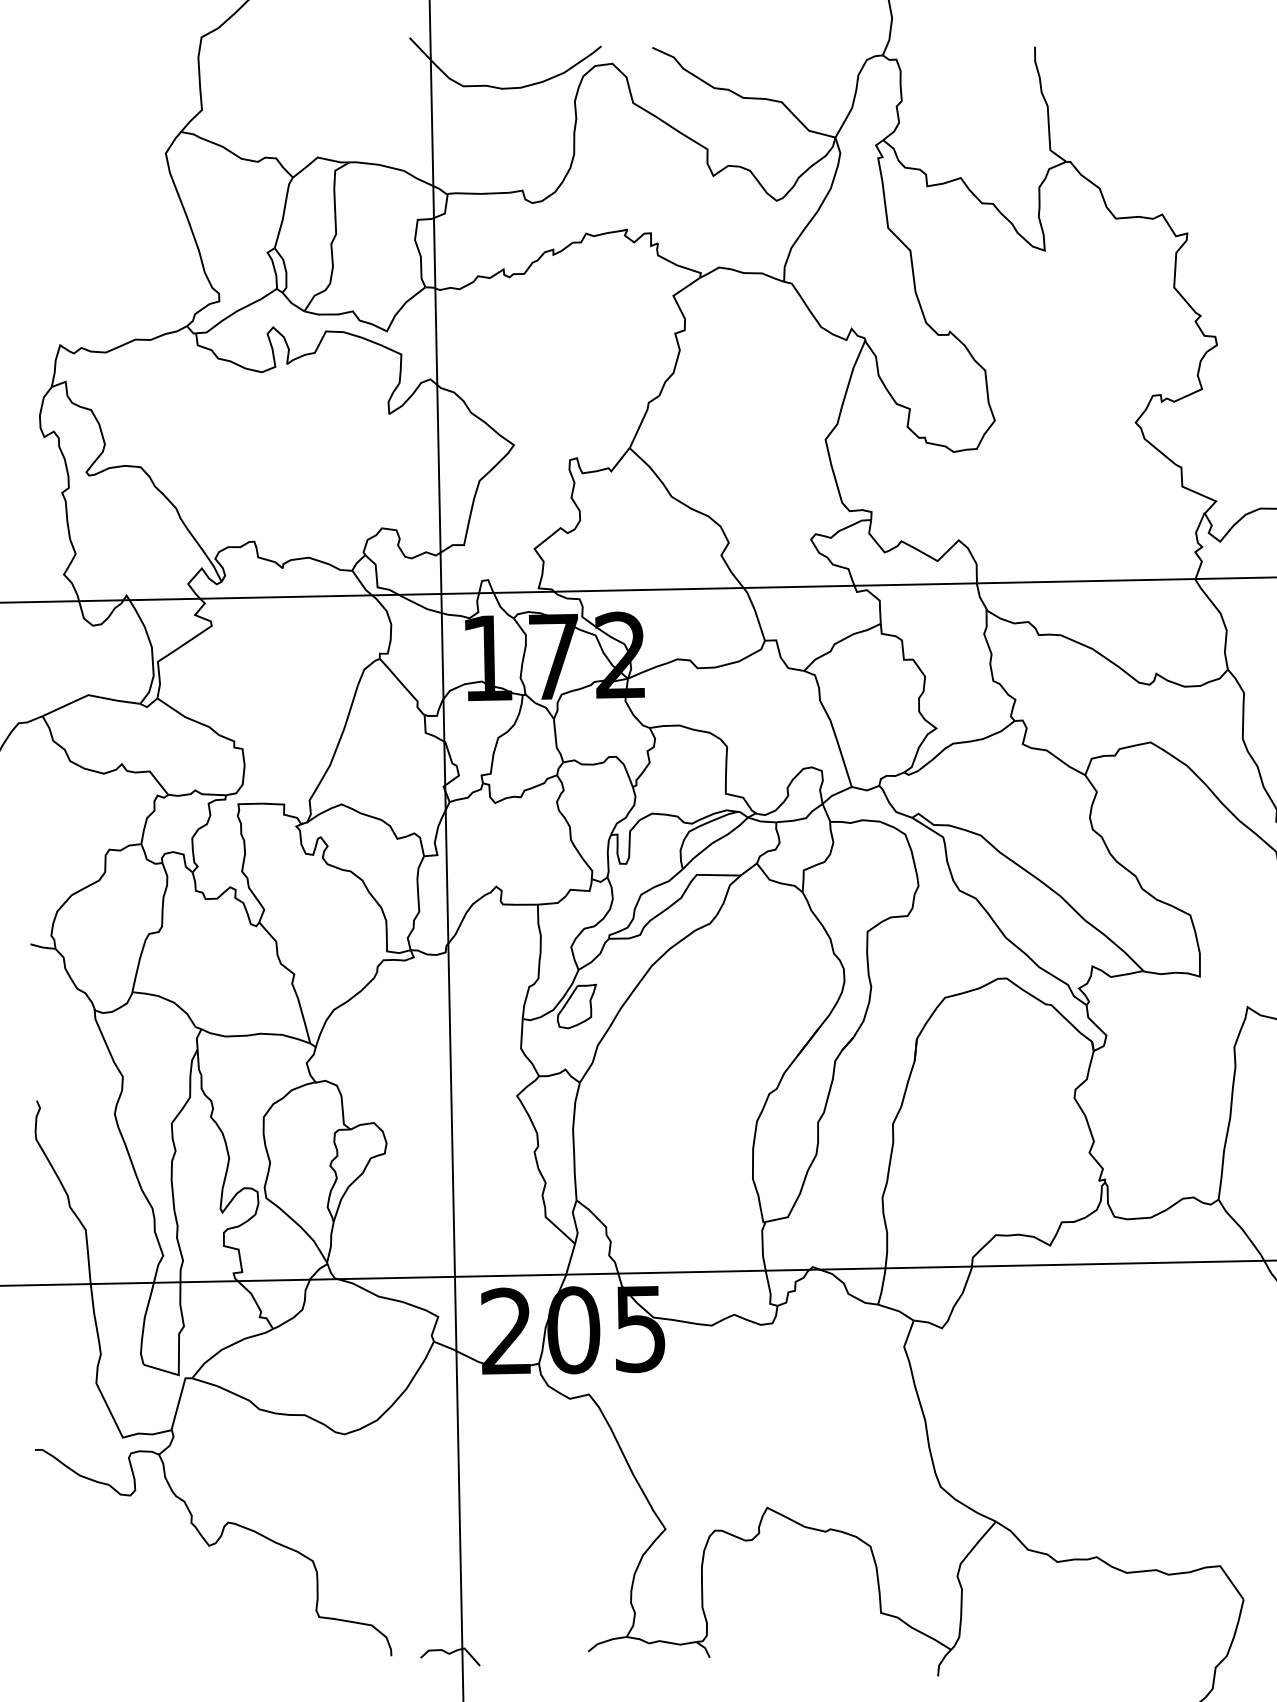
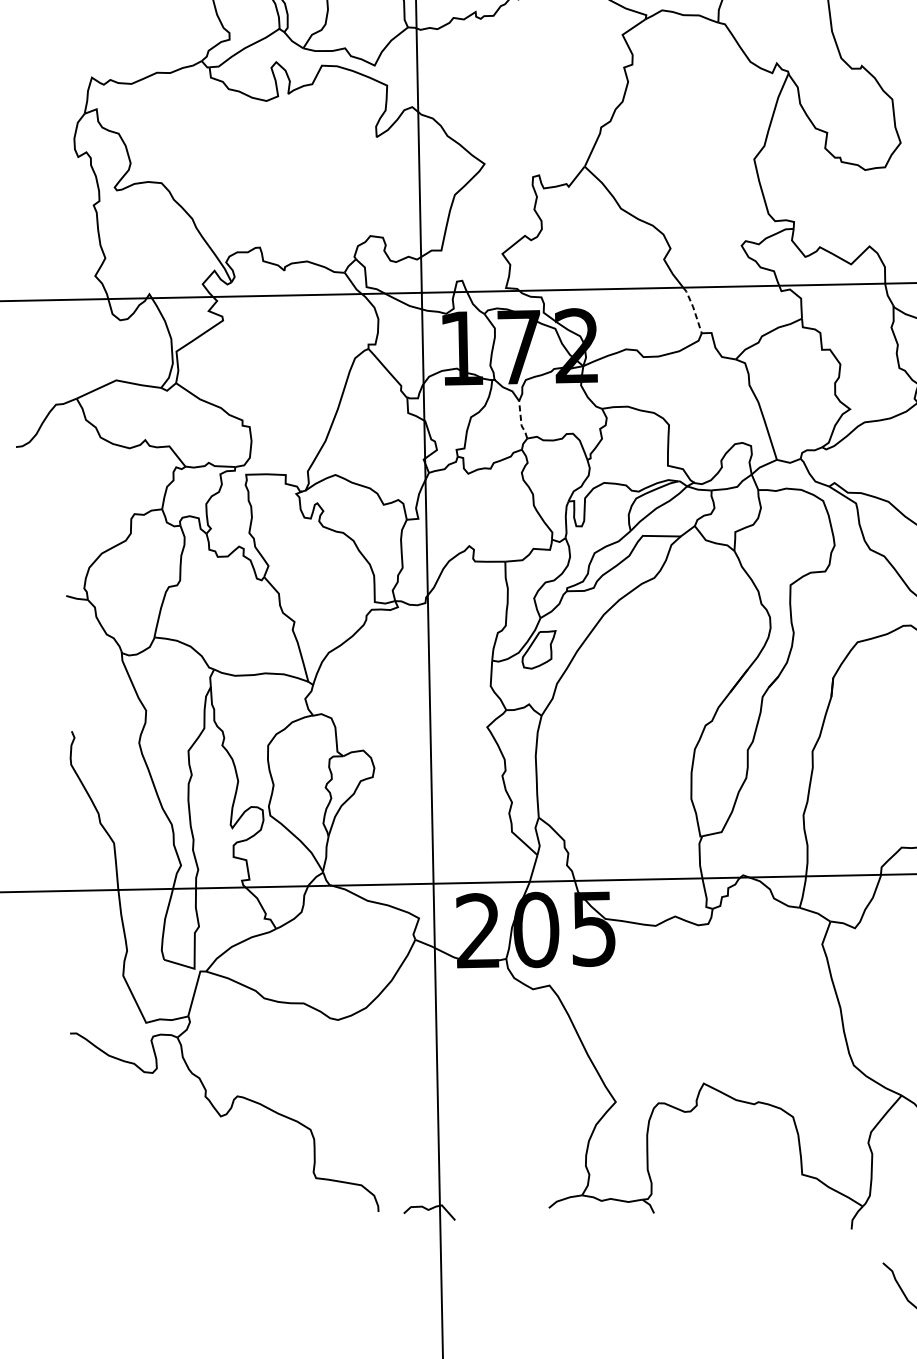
line: (755, 612) -> (693, 308), solid -> dashed
line: (556, 742) -> (521, 421), solid -> dashed

